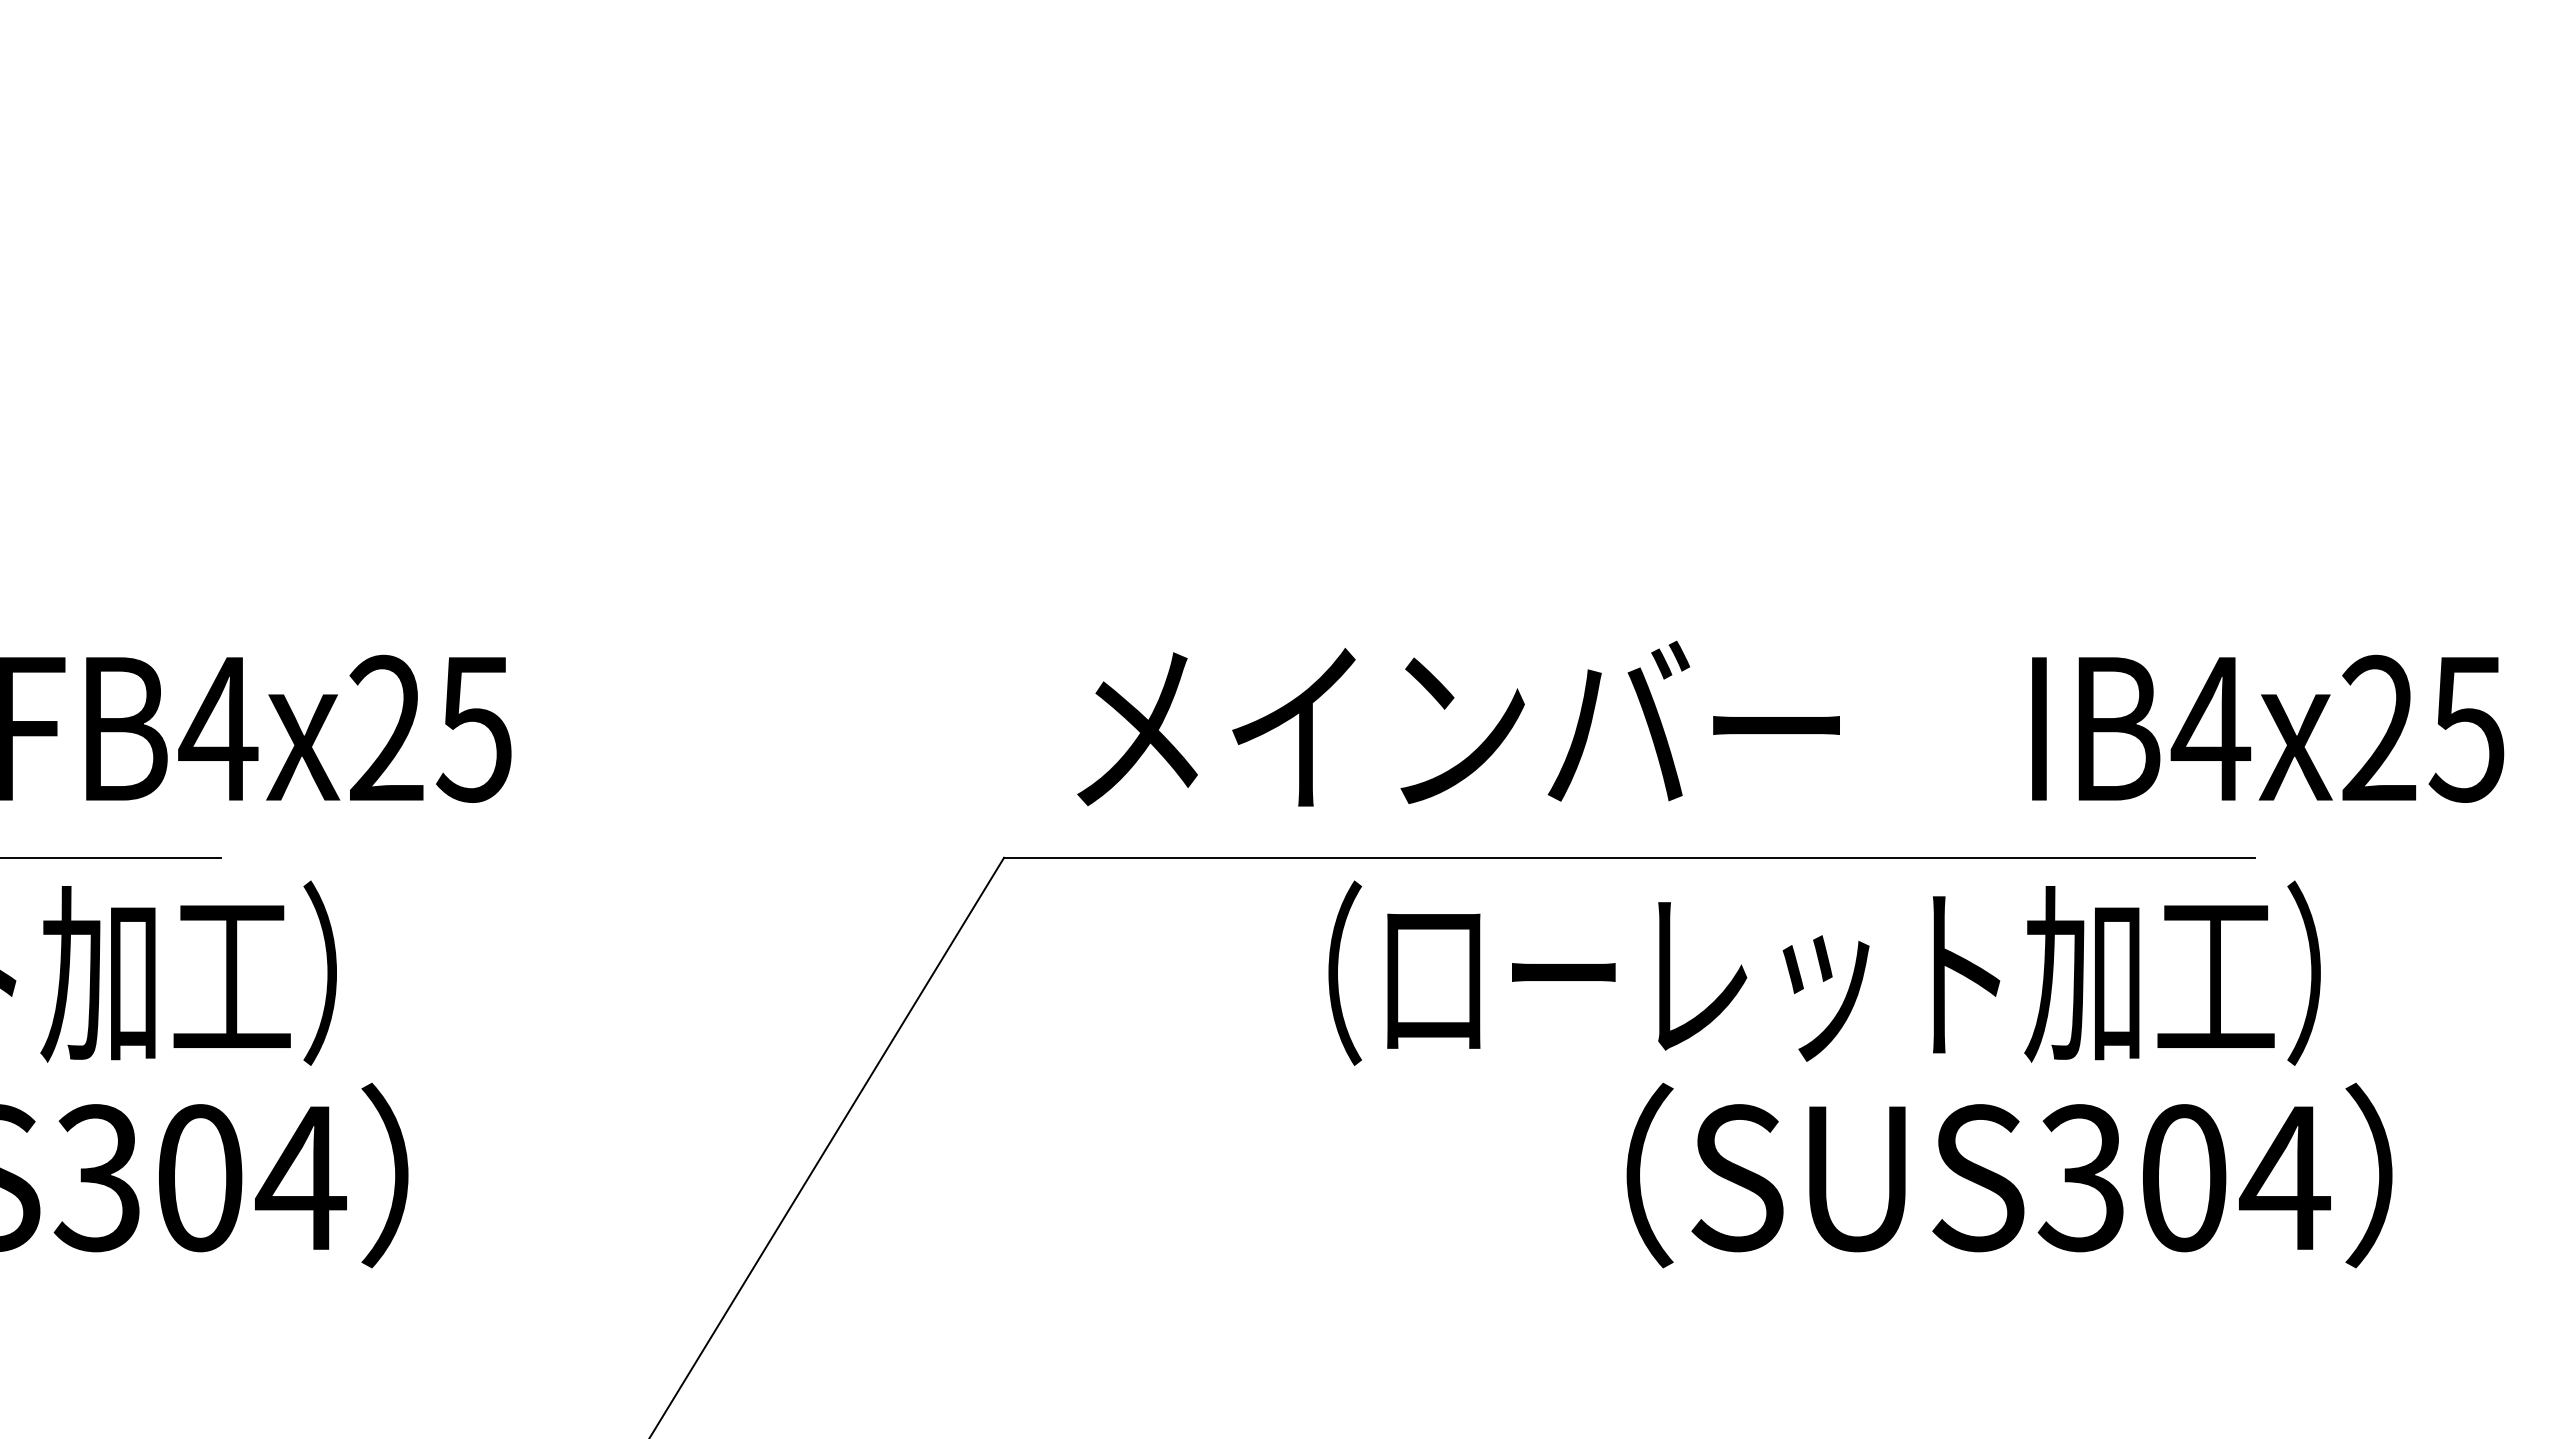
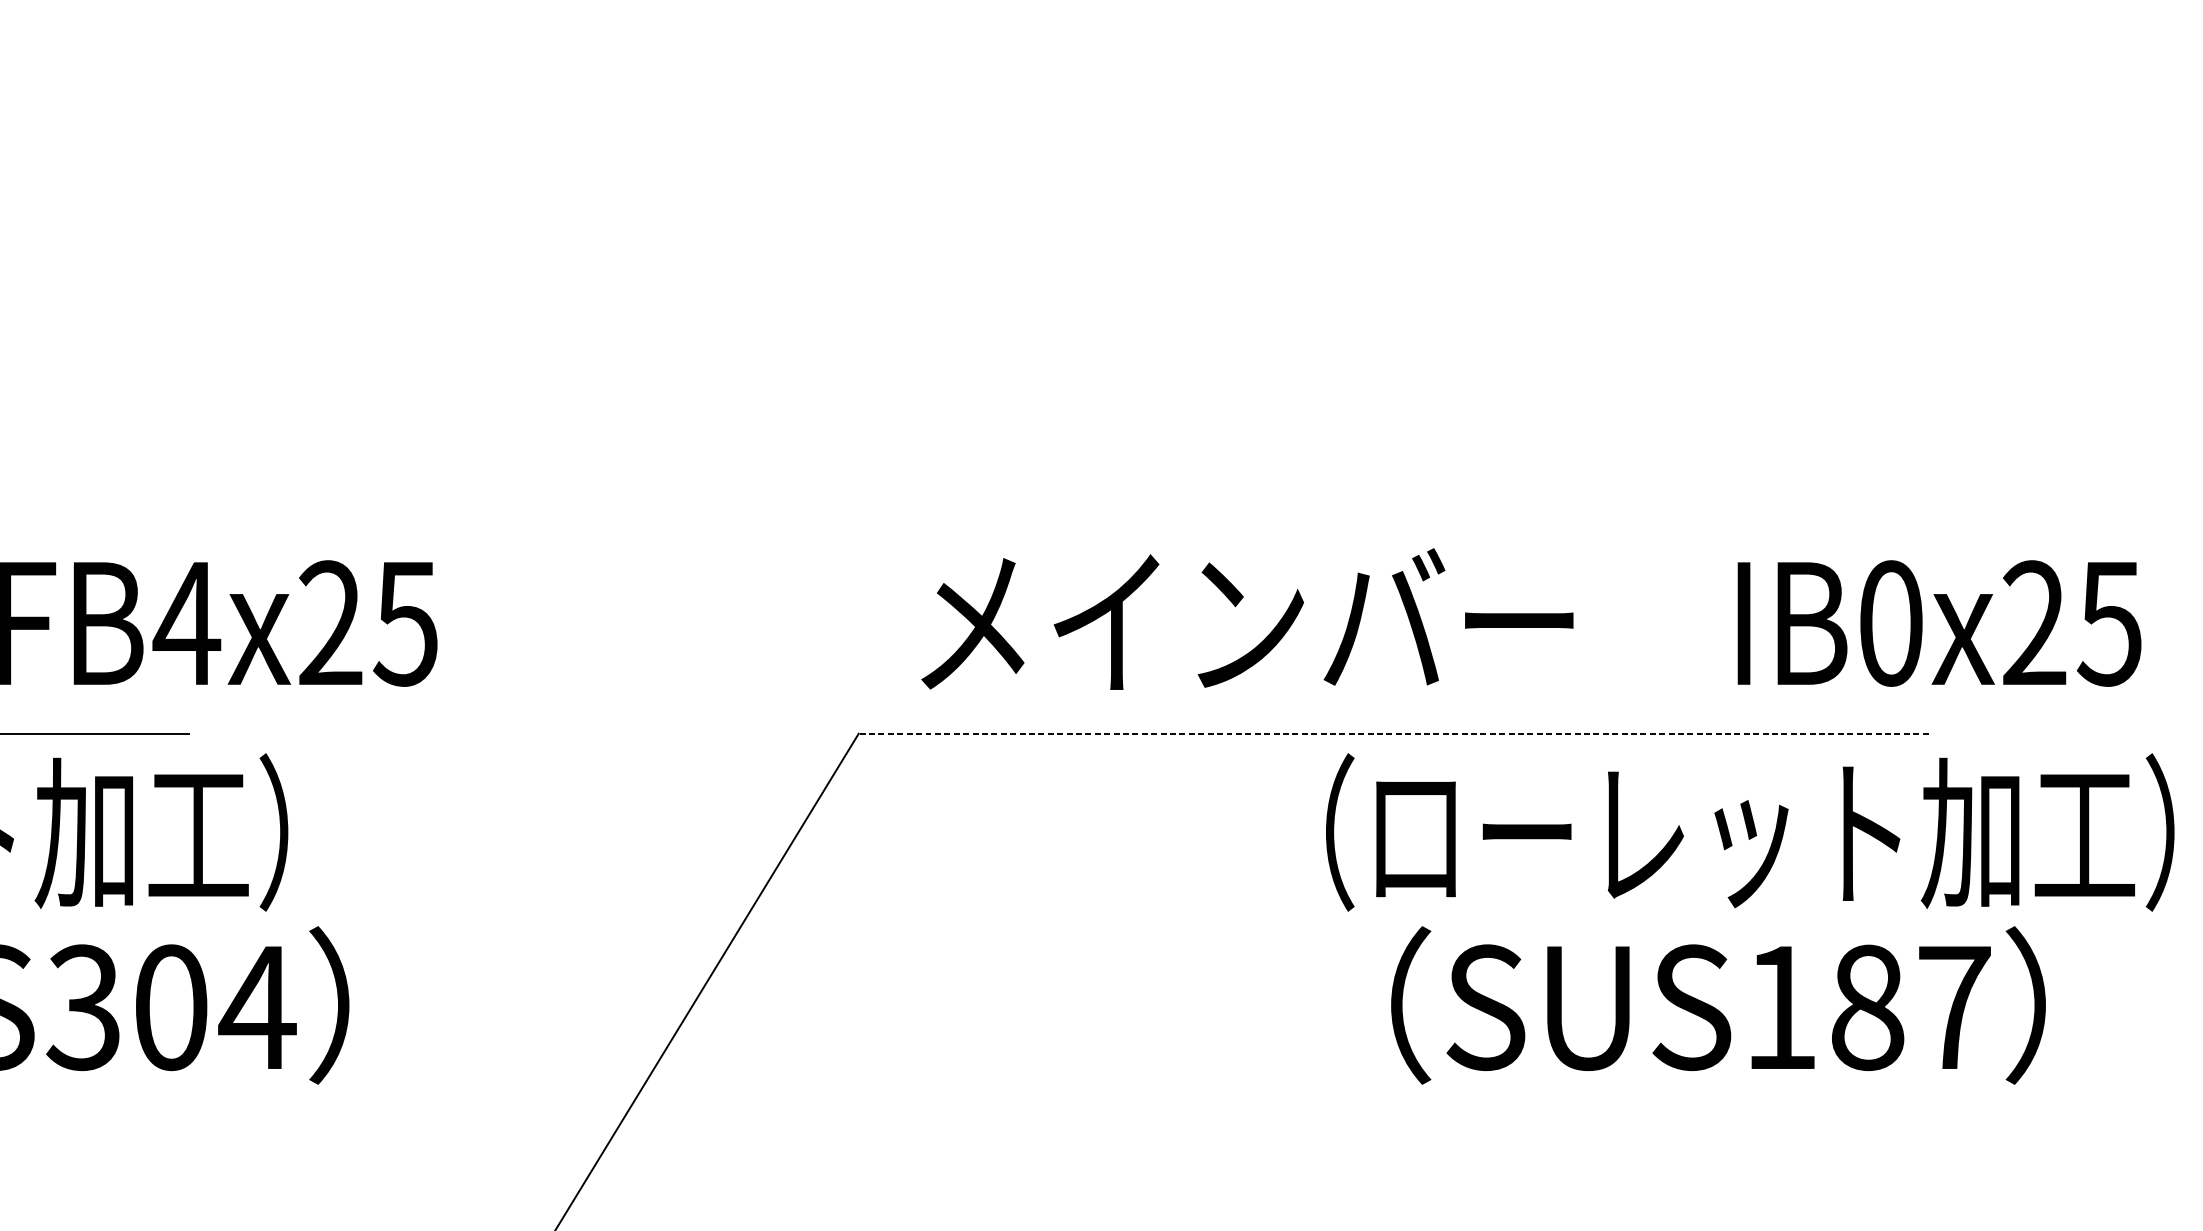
text: (2210, 728) -> (1890, 623), IB4x25 -> IB0x25
line: (1629, 857) -> (1393, 733), solid -> dashed
text: (1824, 972) -> (1750, 831), moved
text: (2183, 1178) -> (1867, 1007), SUS304 -> SUS187

